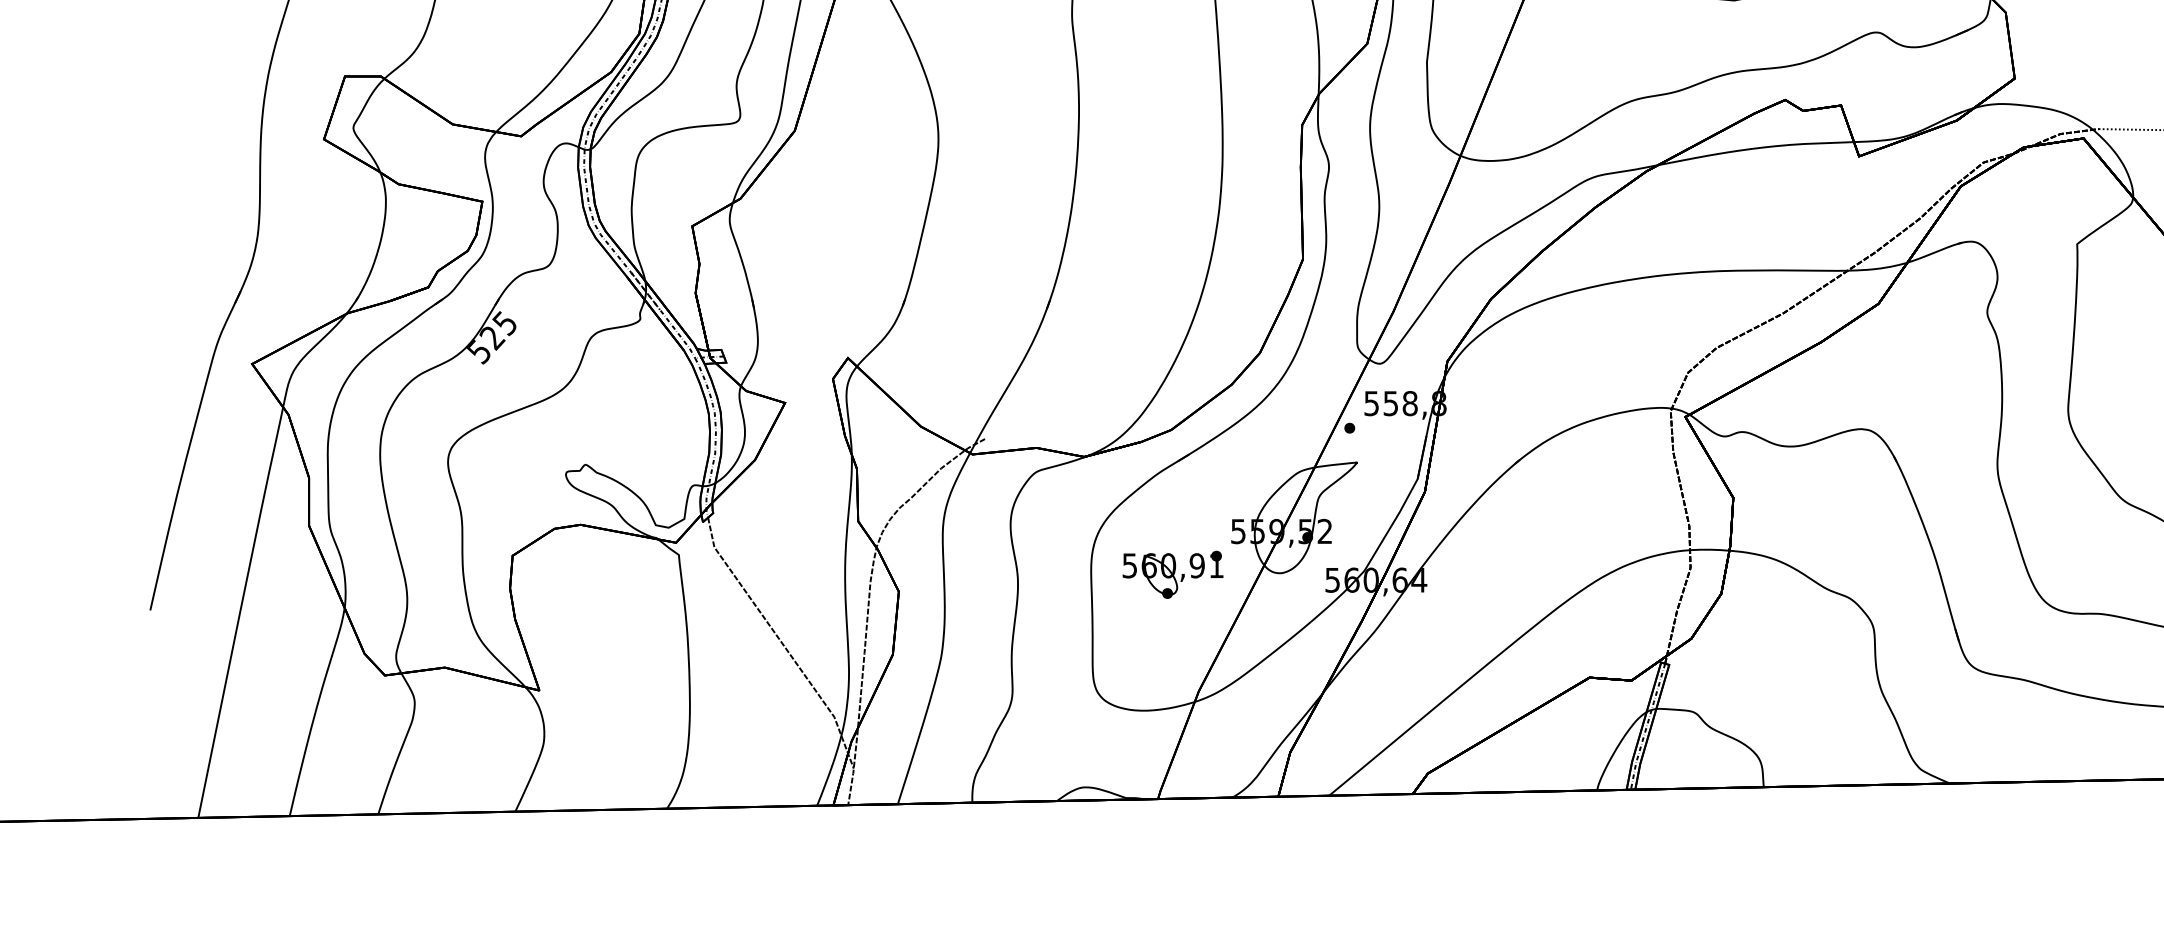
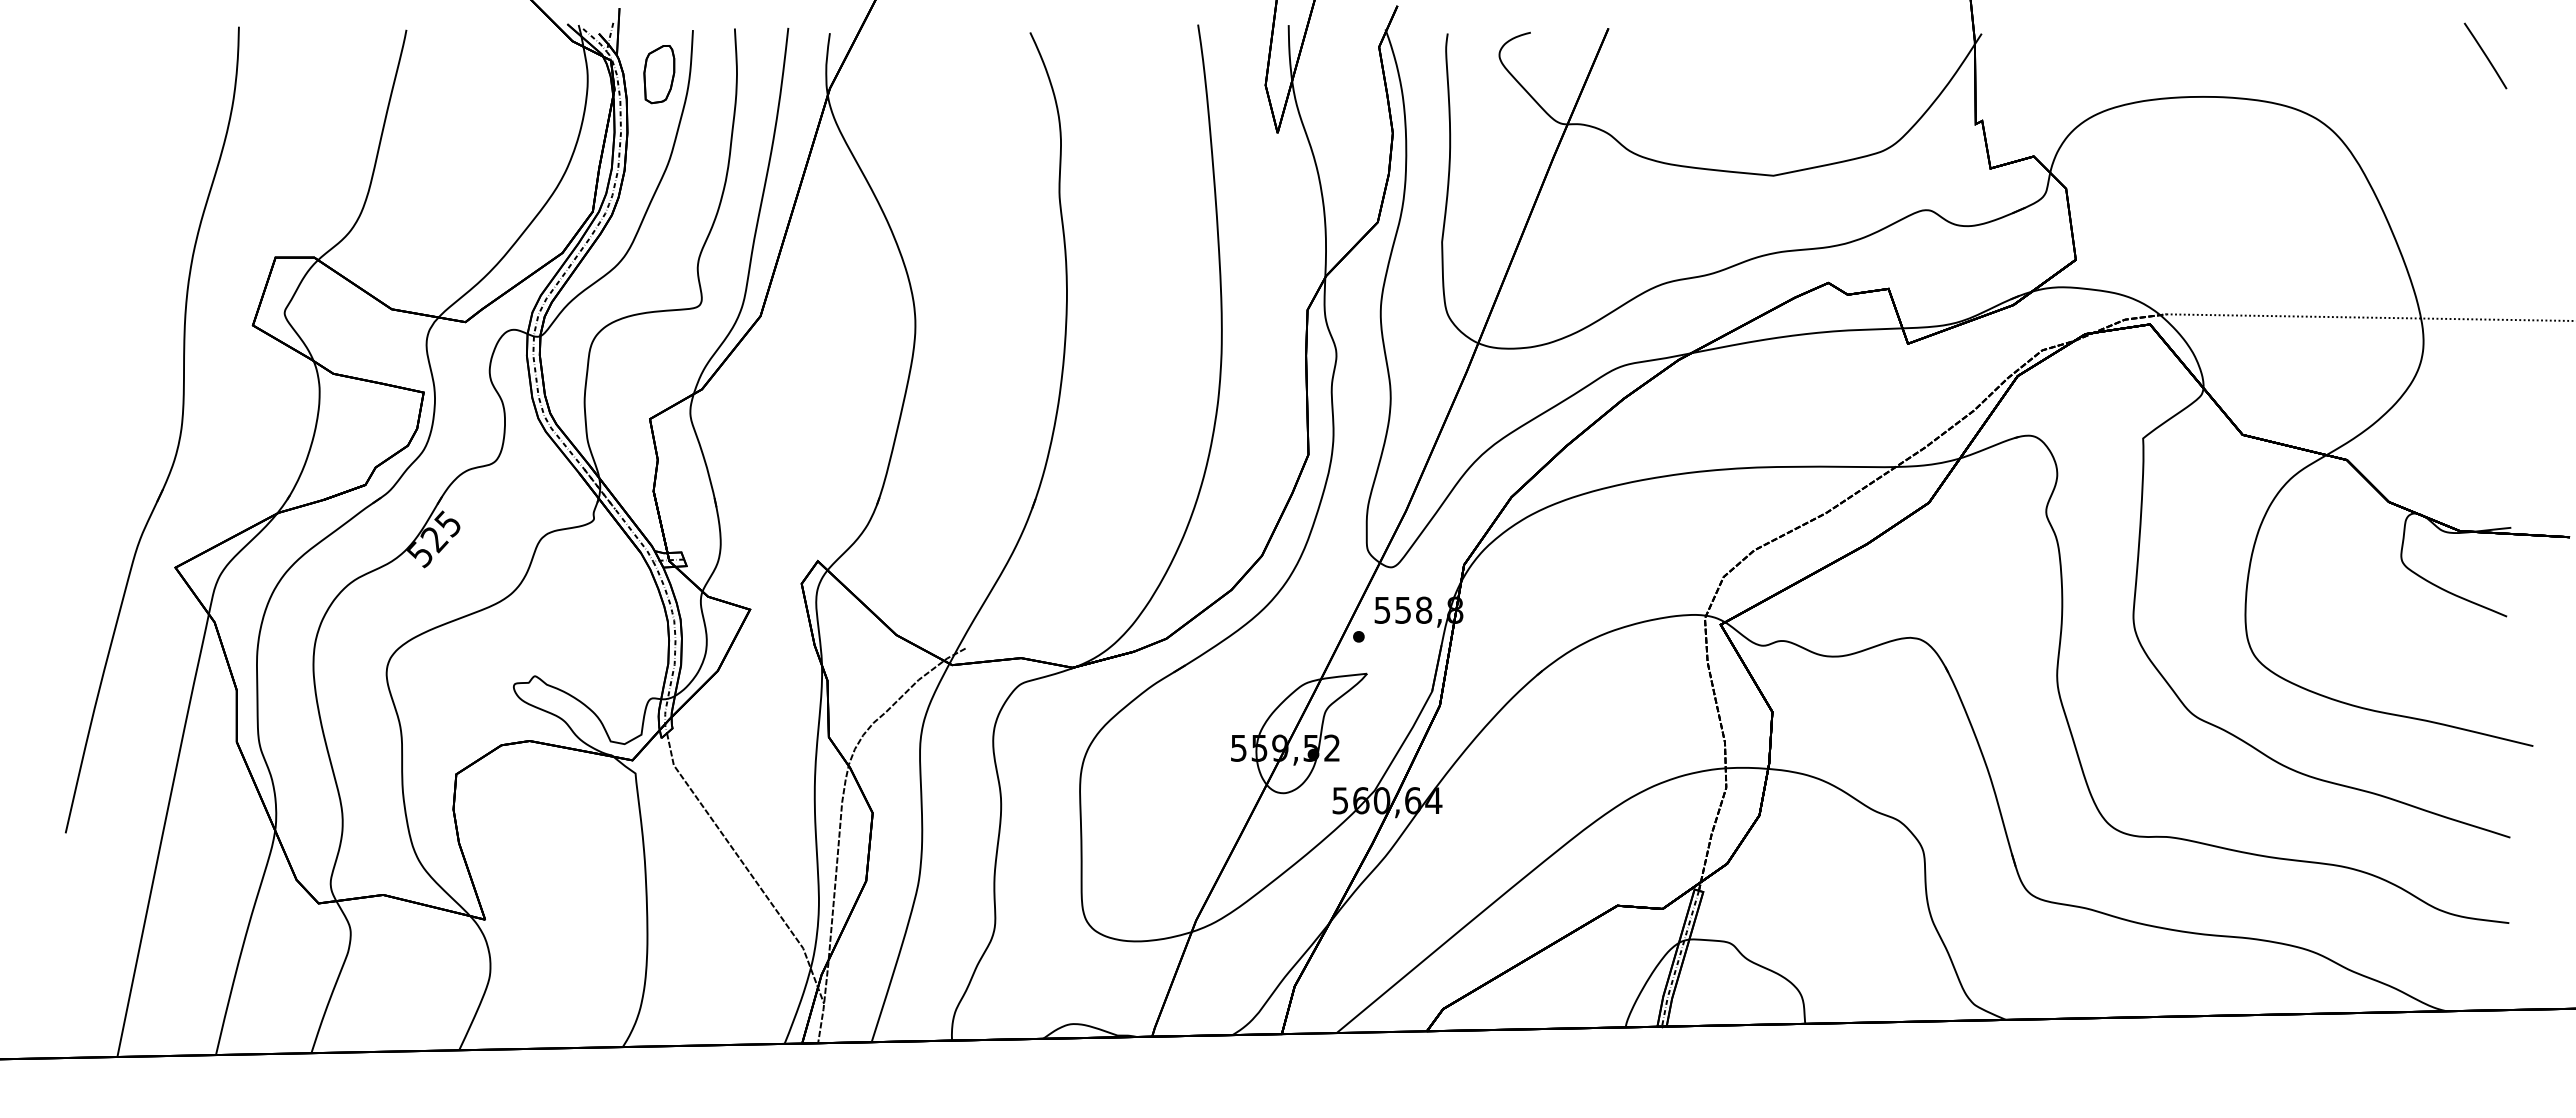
part: (1173, 574) -> (1168, 794), removed

